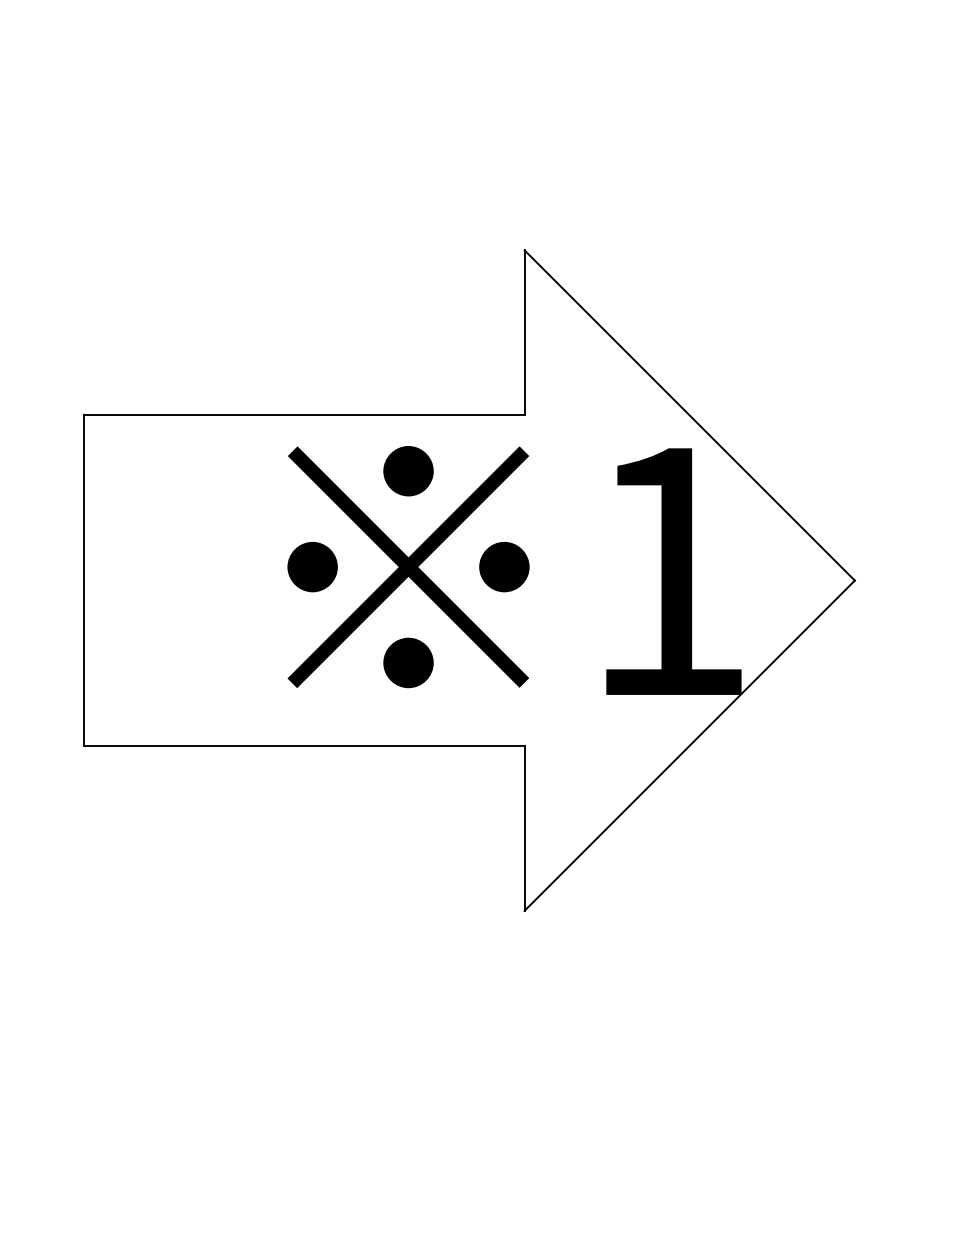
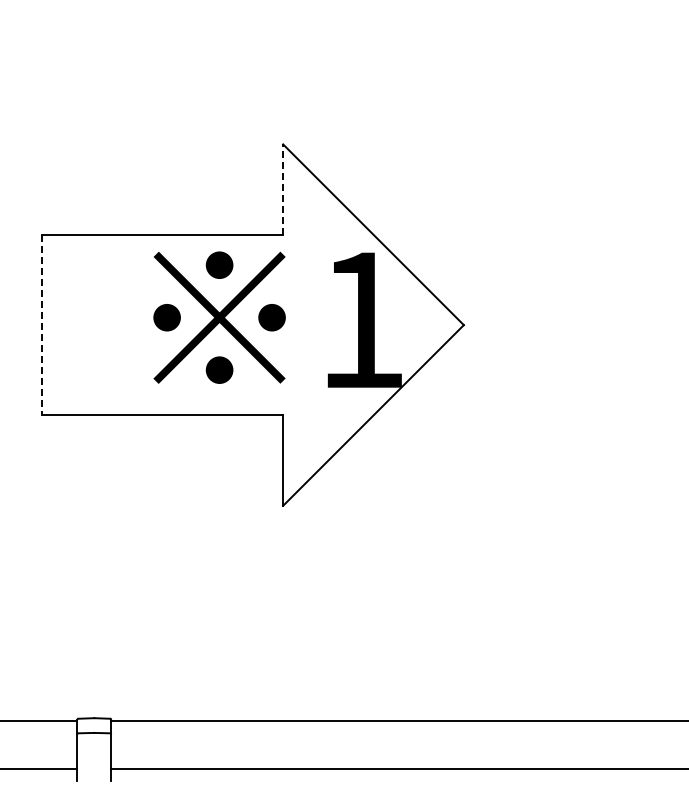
line: (525, 332) -> (283, 189), solid -> dashed
line: (84, 581) -> (42, 325), solid -> dashed

